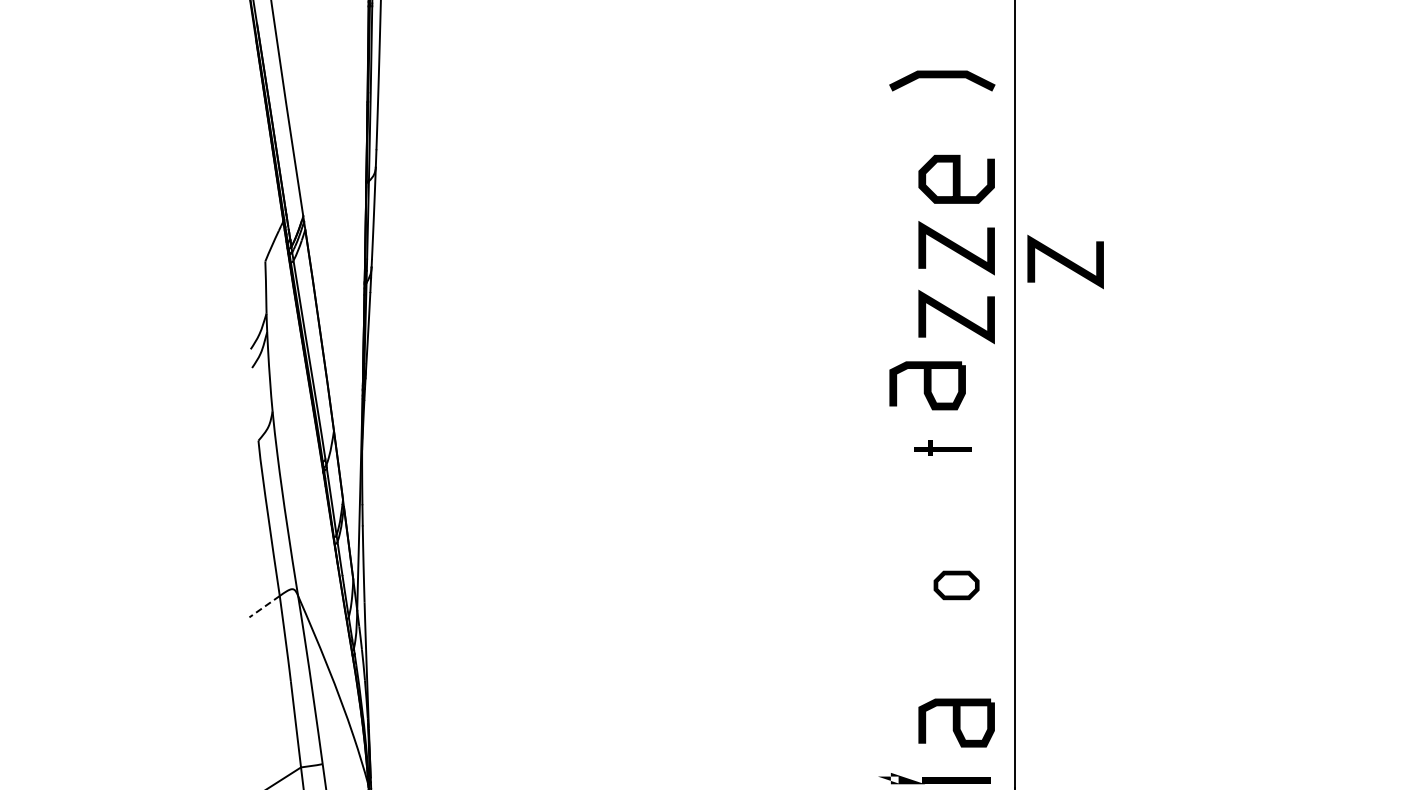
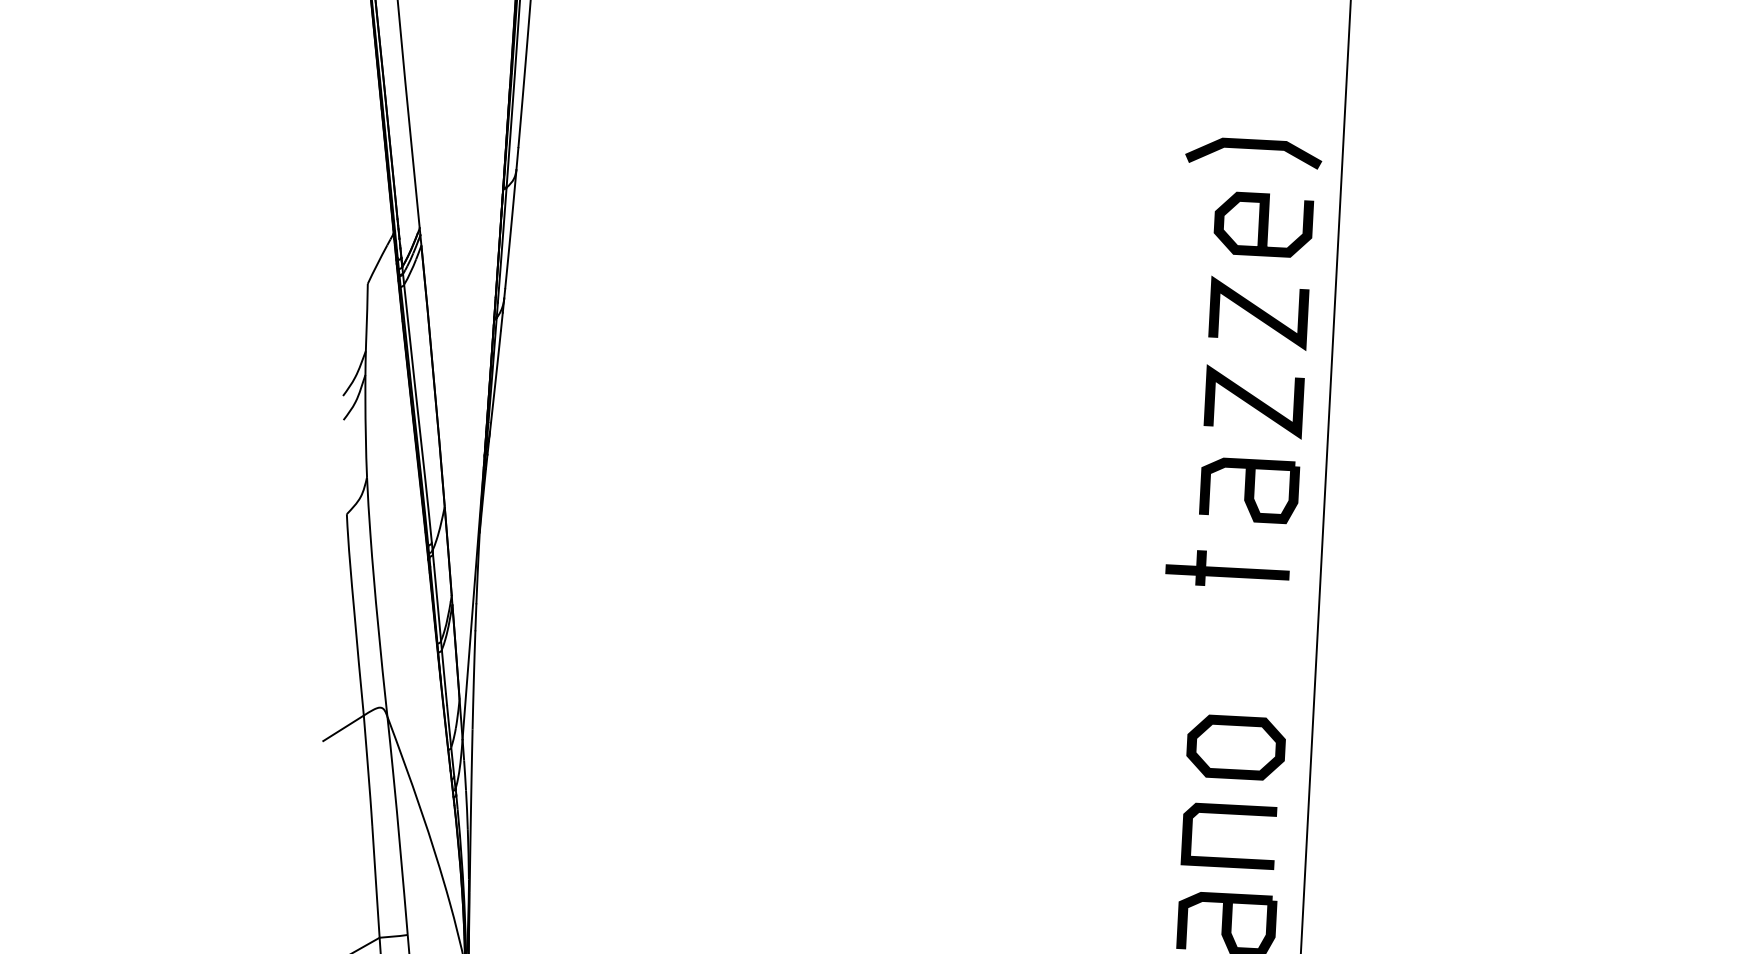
line: (942, 78) -> (1254, 149), moved
line: (1065, 261) -> (1398, 337), removed
part: (927, 385) -> (1249, 490), moved
part: (942, 447) -> (1227, 569), size x1.67
part: (956, 585) -> (1235, 747), size x1.67
line: (264, 606) -> (343, 728), dashed -> solid
line: (954, 637) -> (1229, 814), added

